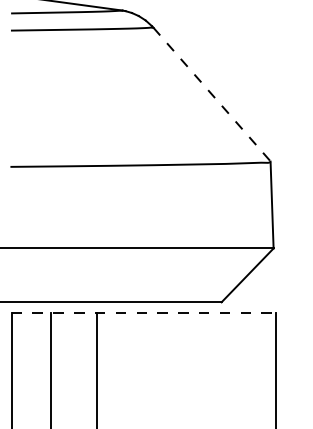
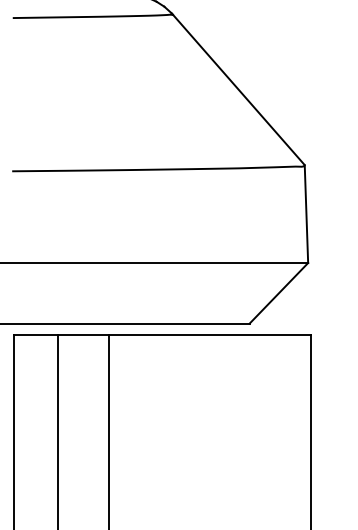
line: (211, 94) -> (238, 89), dashed -> solid
line: (144, 312) -> (162, 335), dashed -> solid

